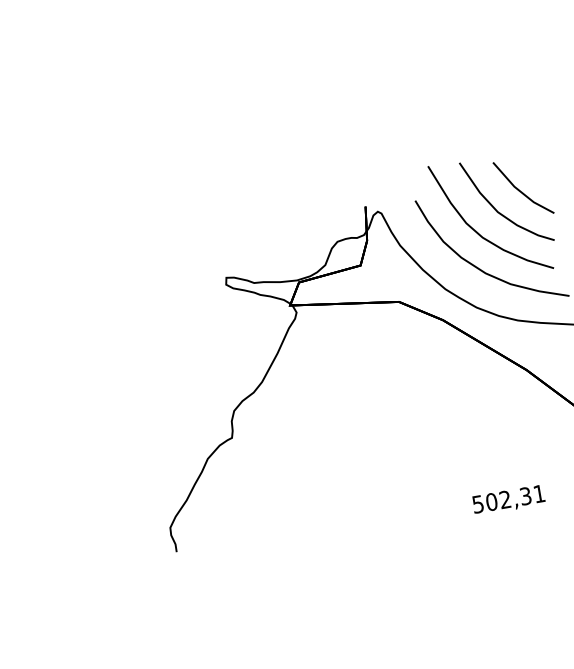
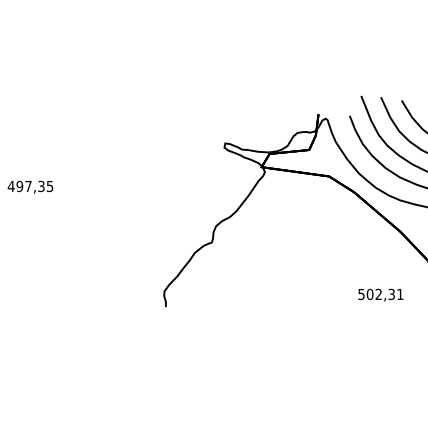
text: (508, 499) -> (380, 294), moved

